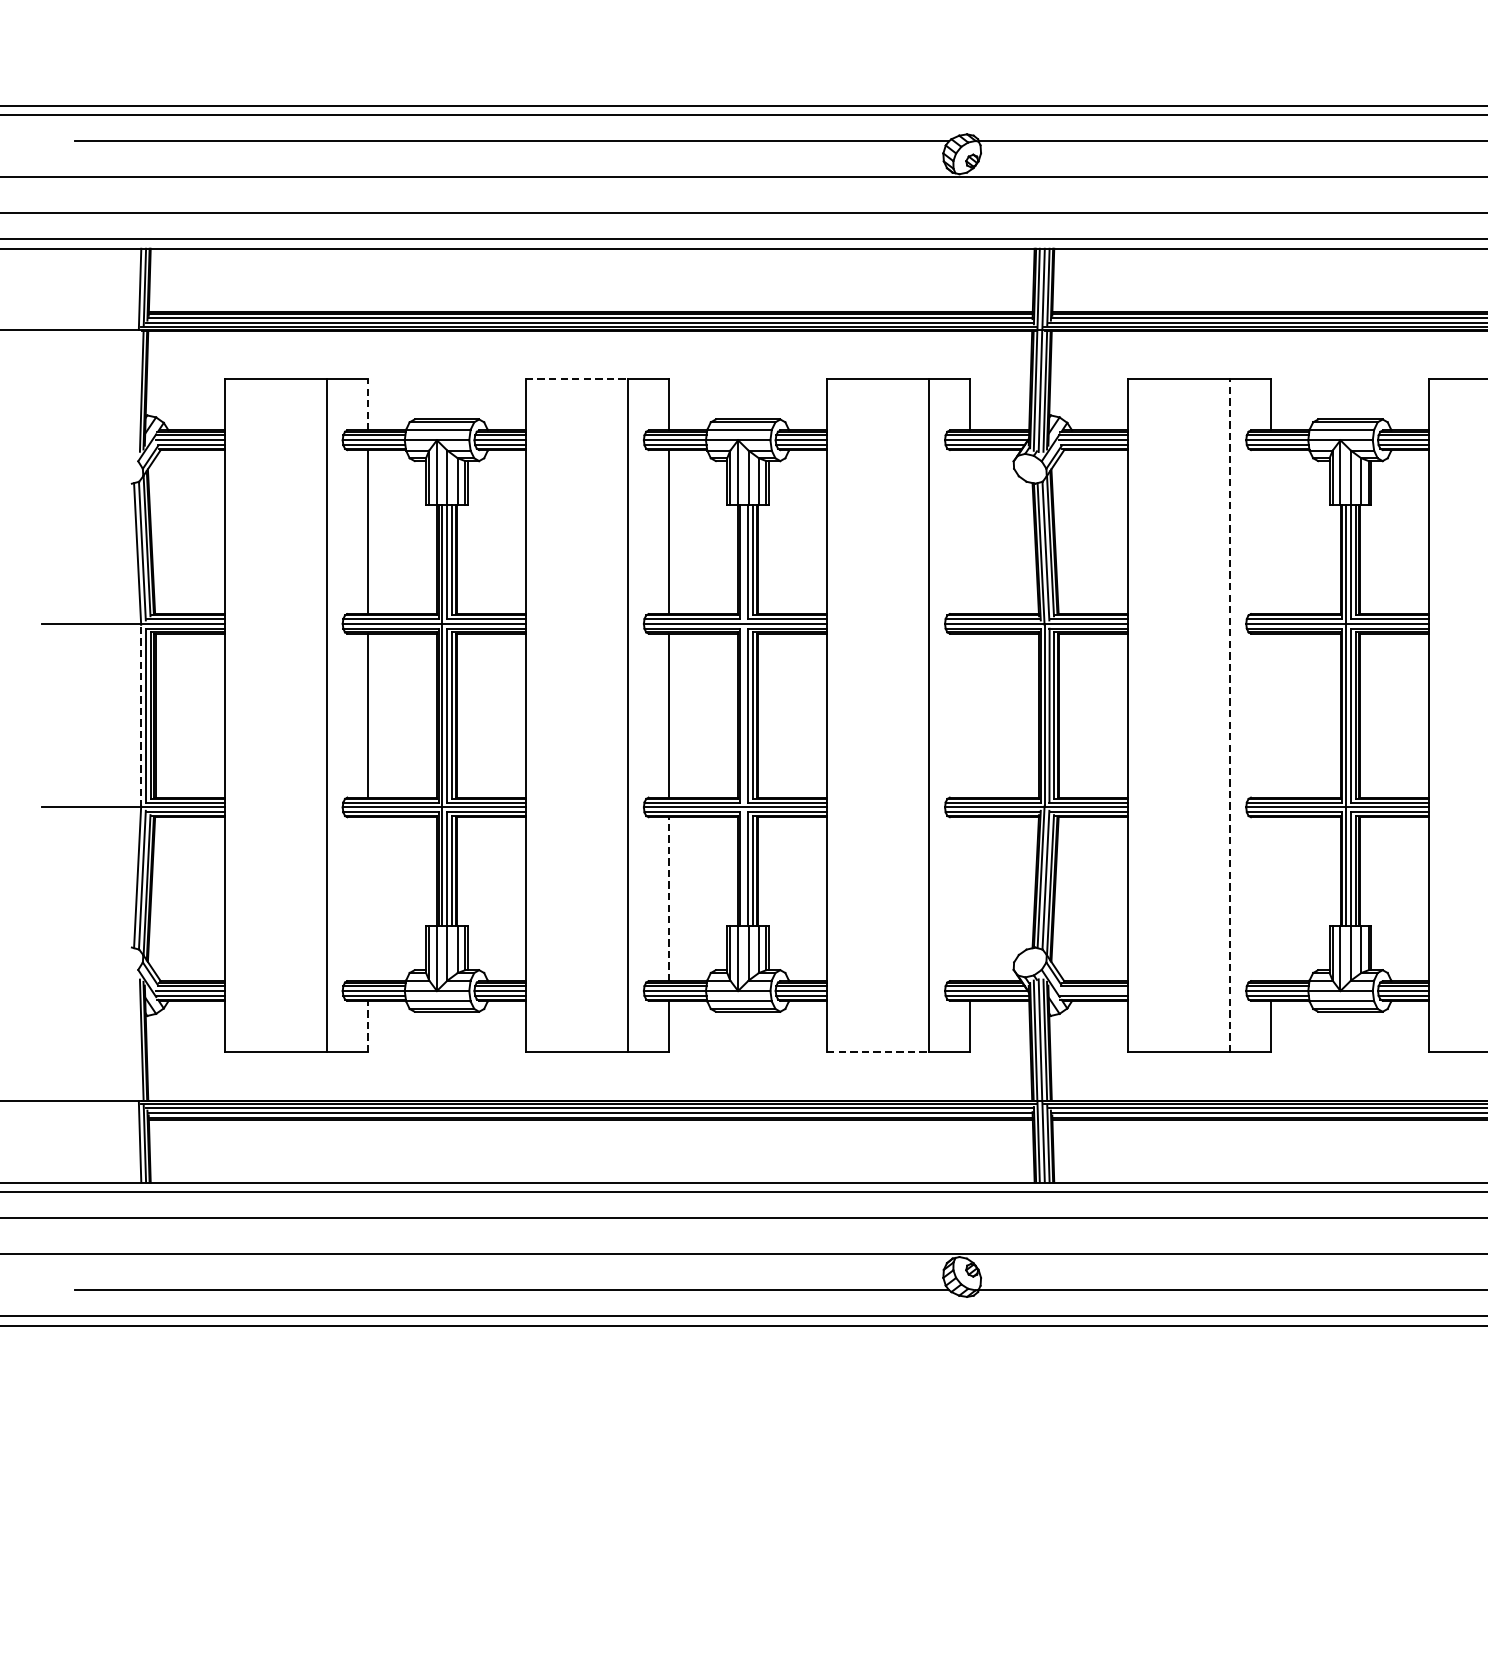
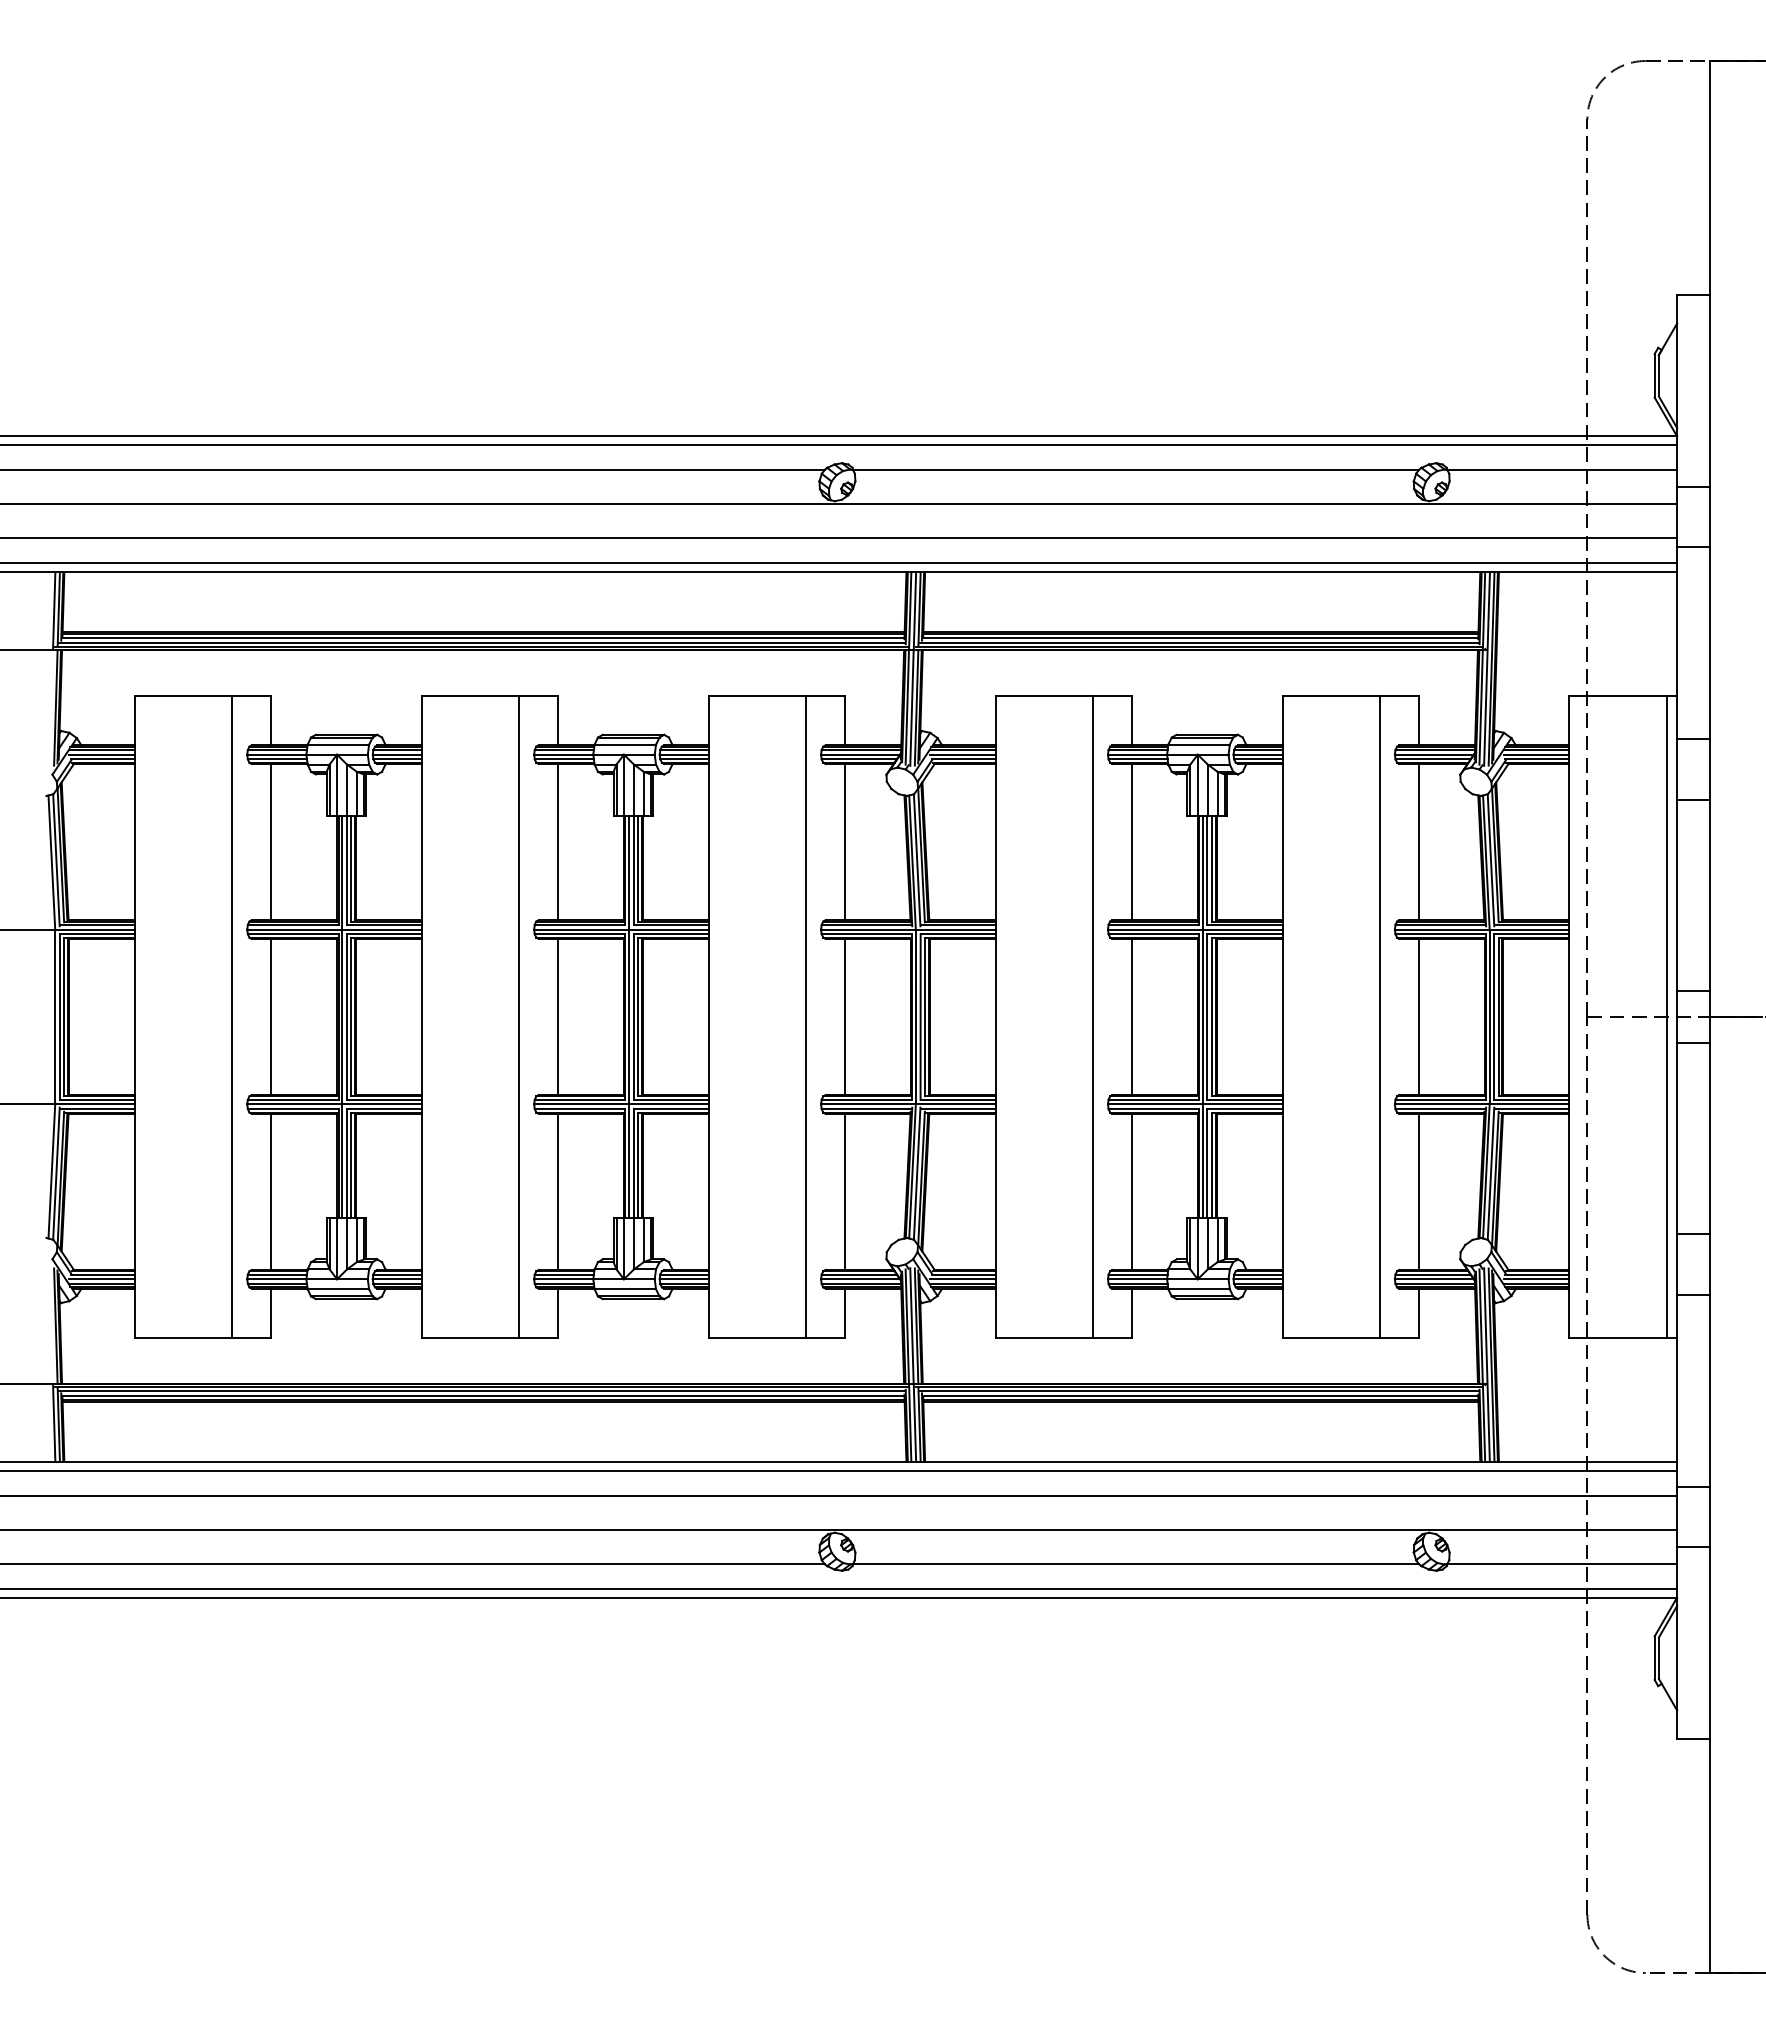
line: (577, 379) -> (470, 696), dashed -> solid
line: (368, 404) -> (271, 720), dashed -> solid
line: (970, 532) -> (845, 842), added
line: (1270, 532) -> (1131, 842), added
line: (141, 715) -> (55, 1016), dashed -> solid
line: (742, 715) -> (628, 1016), added
line: (970, 715) -> (845, 1016), added
line: (1229, 715) -> (1092, 1016), dashed -> solid
line: (1270, 715) -> (1131, 1016), added
line: (368, 898) -> (271, 1191), added
line: (669, 898) -> (558, 1191), dashed -> solid
line: (970, 898) -> (845, 1191), added
line: (1270, 898) -> (1131, 1191), added
line: (1093, 991) -> (962, 1279), added
line: (368, 1025) -> (271, 1312), dashed -> solid
line: (878, 1052) -> (757, 1337), dashed -> solid

